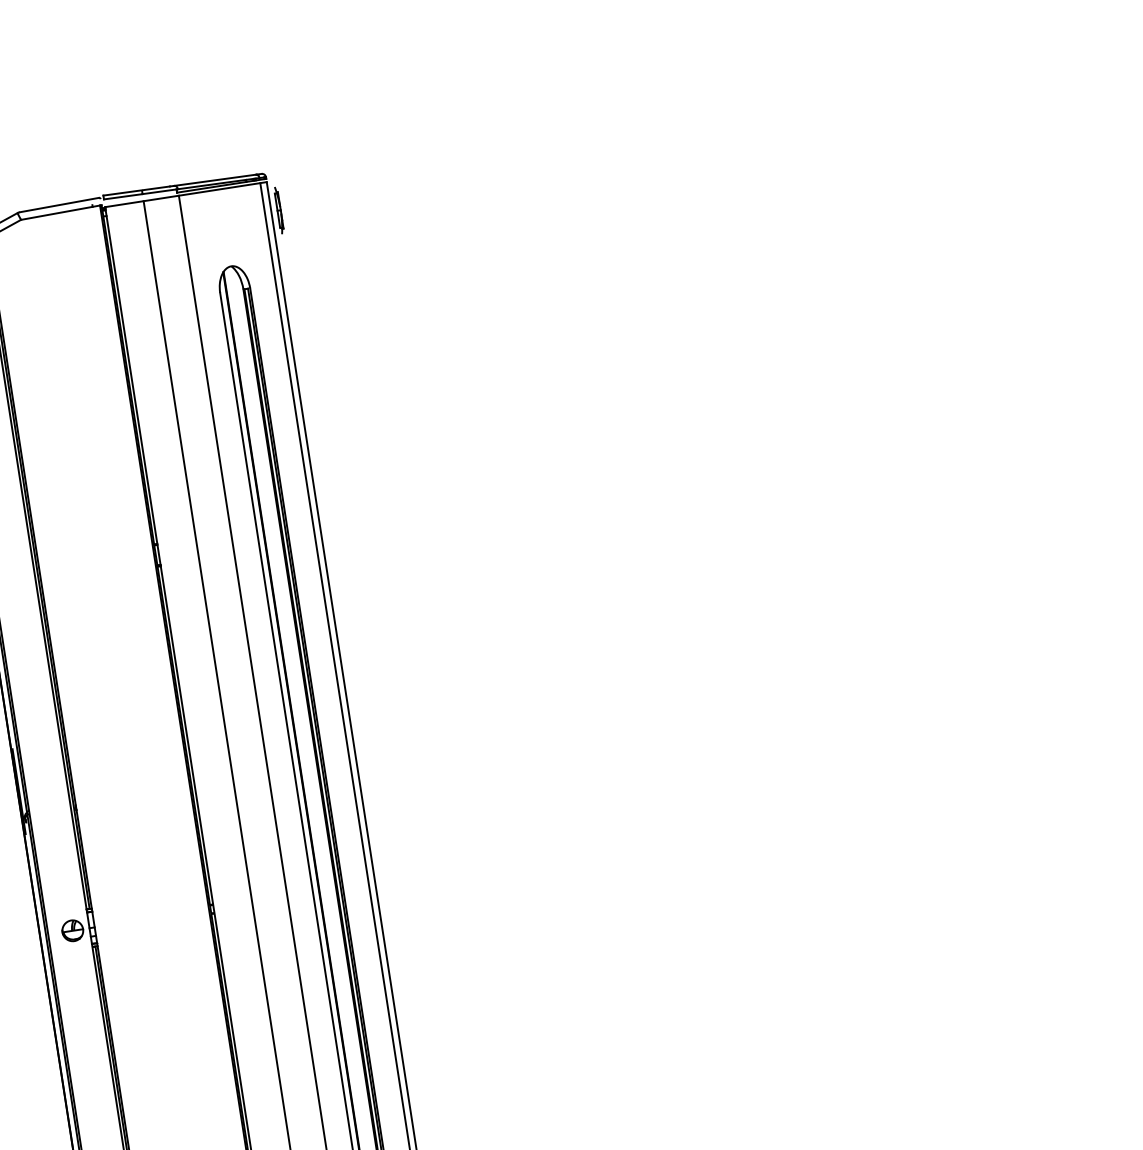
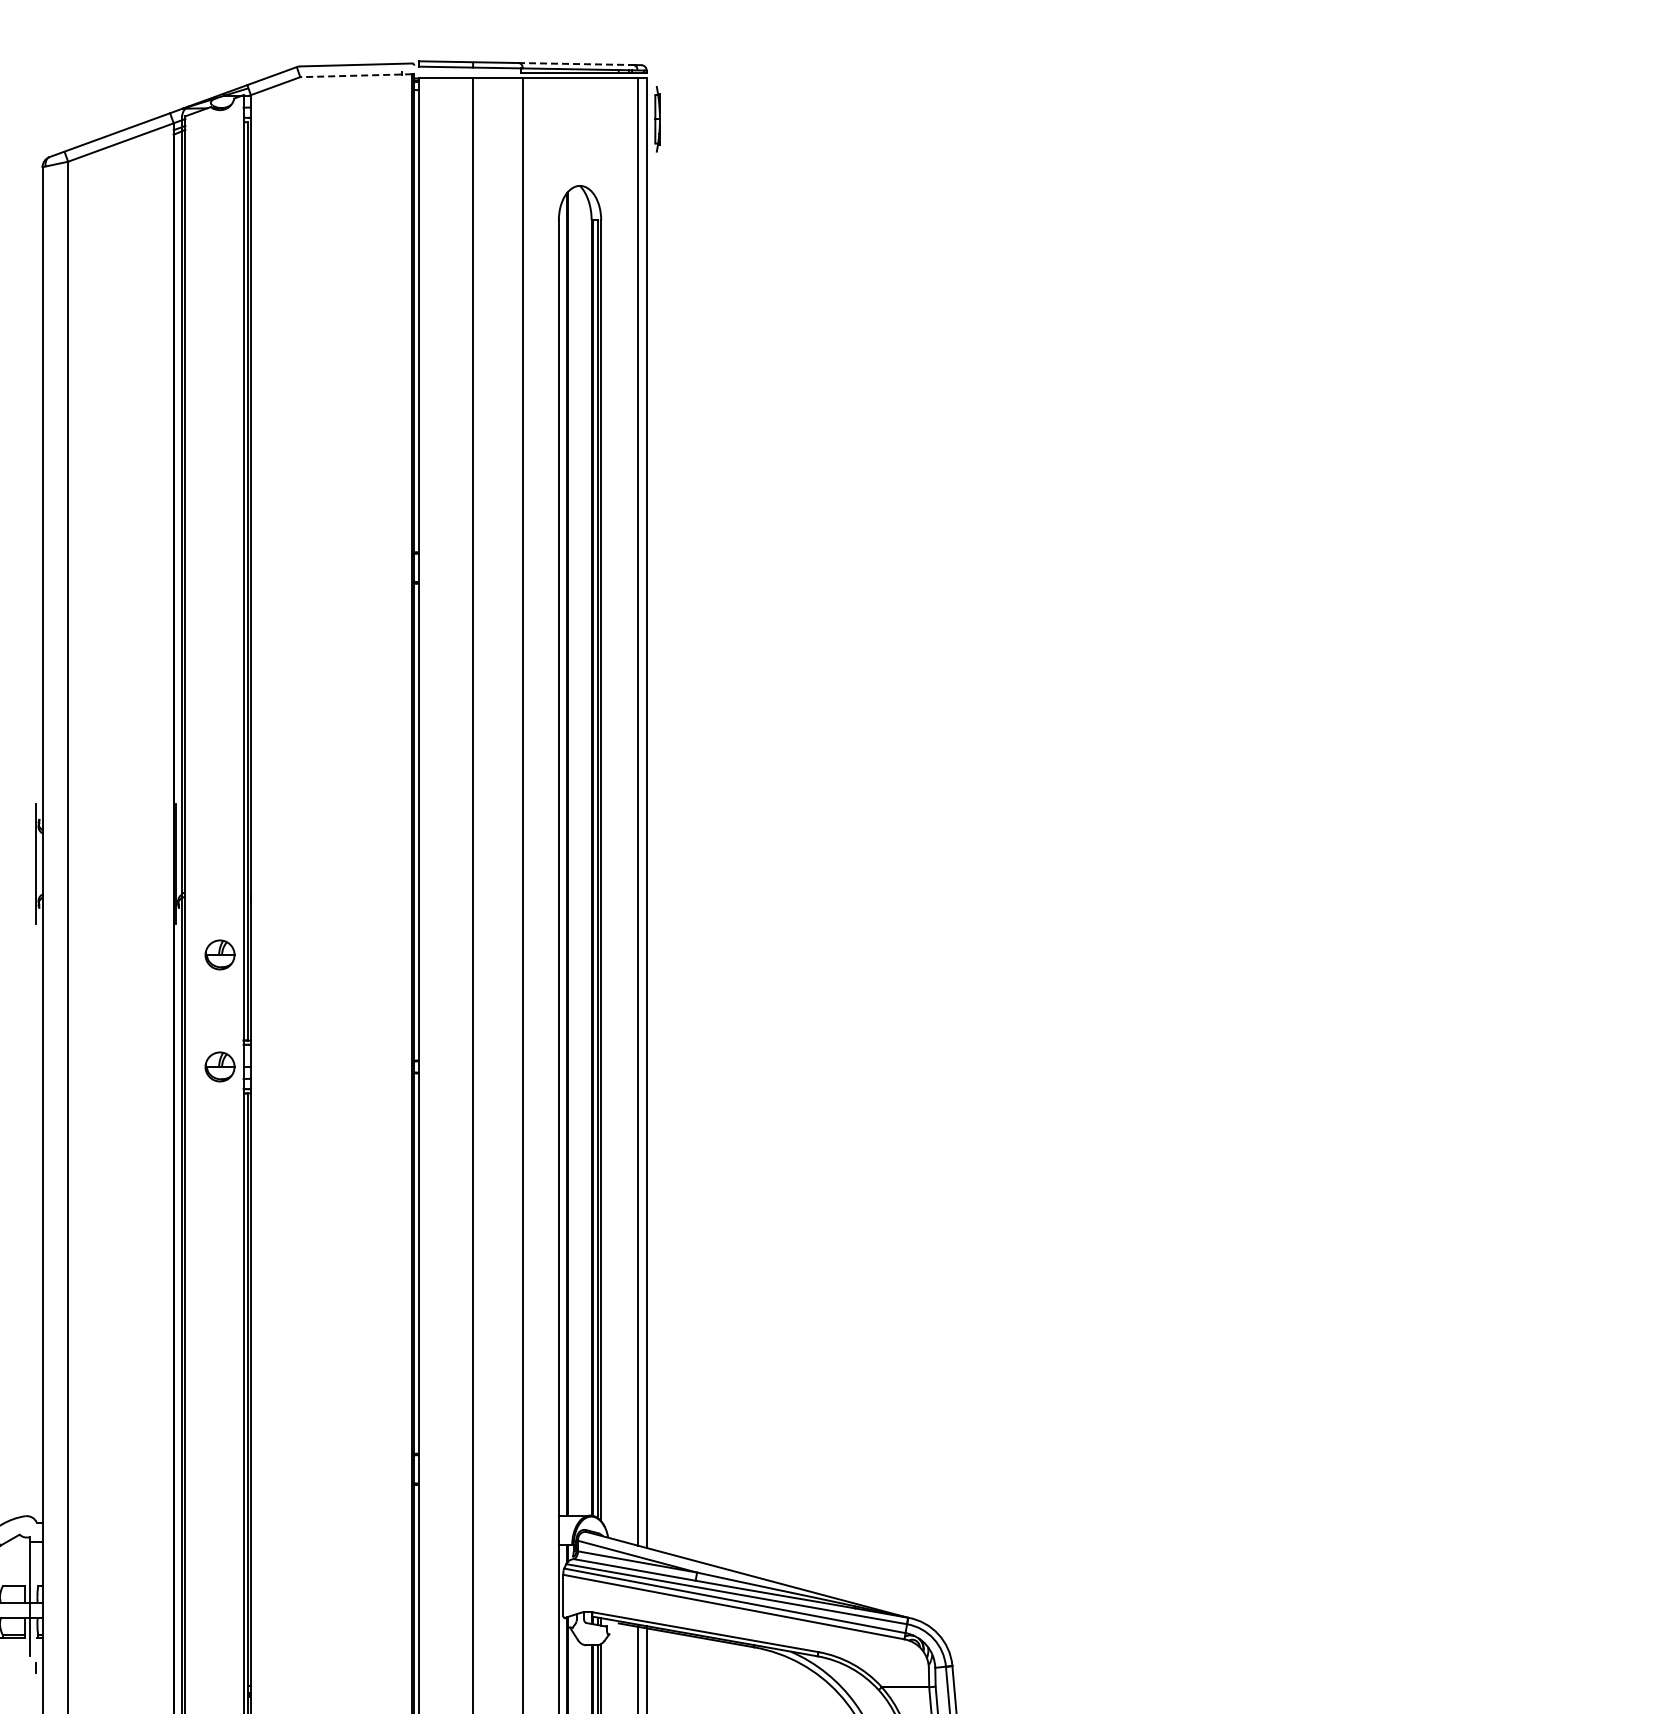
line: (214, 180) -> (575, 64), solid -> dashed
line: (60, 212) -> (356, 75), solid -> dashed
part: (60, 851) -> (219, 954), added

